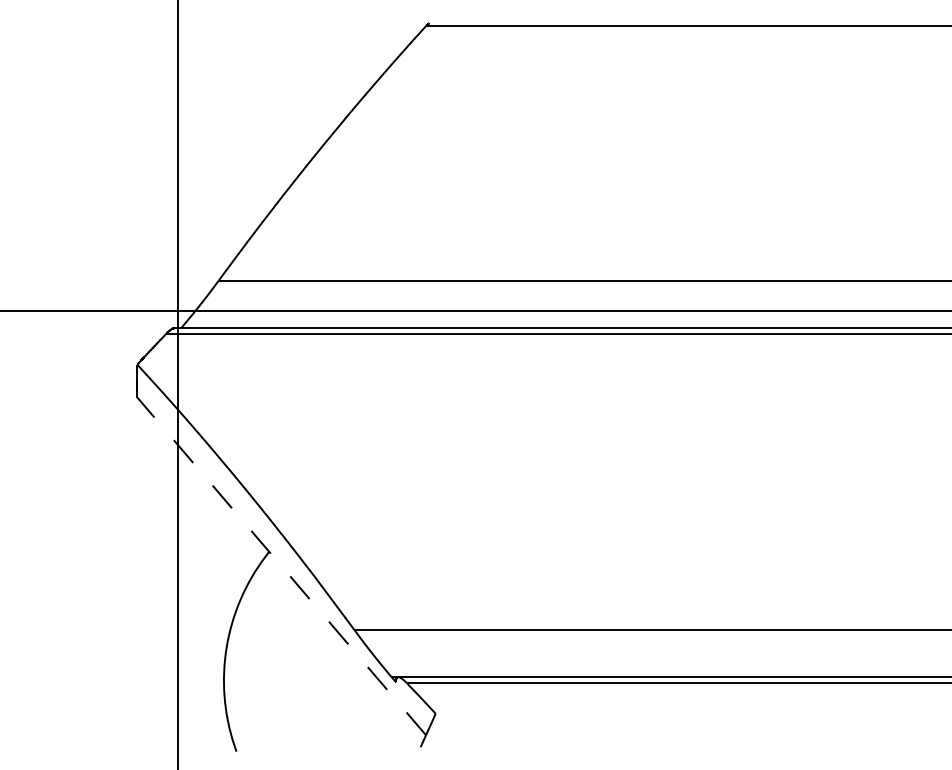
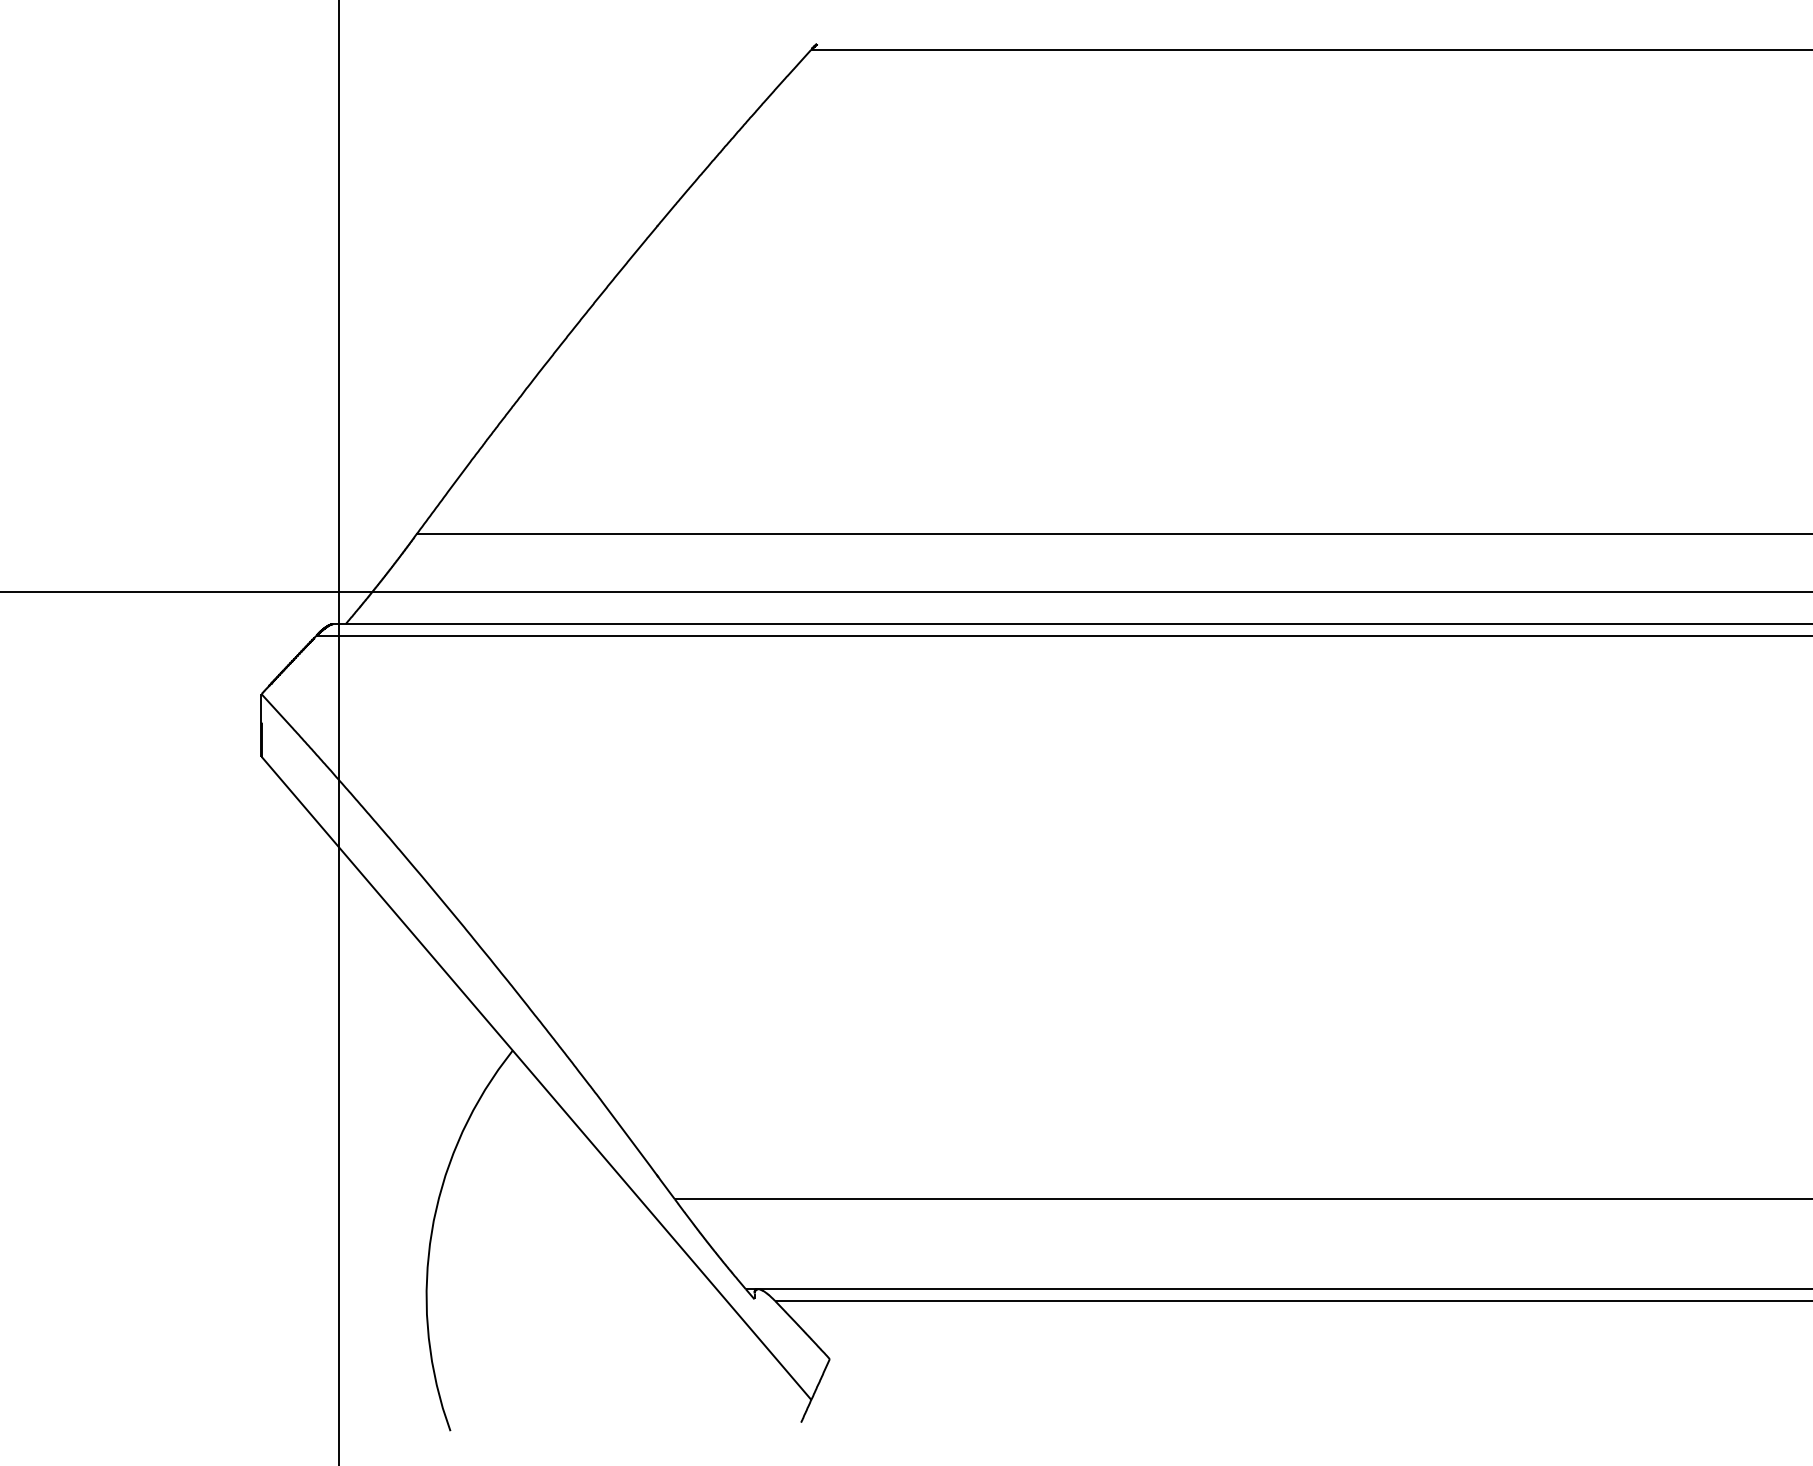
line: (281, 566) -> (536, 1078), dashed -> solid

